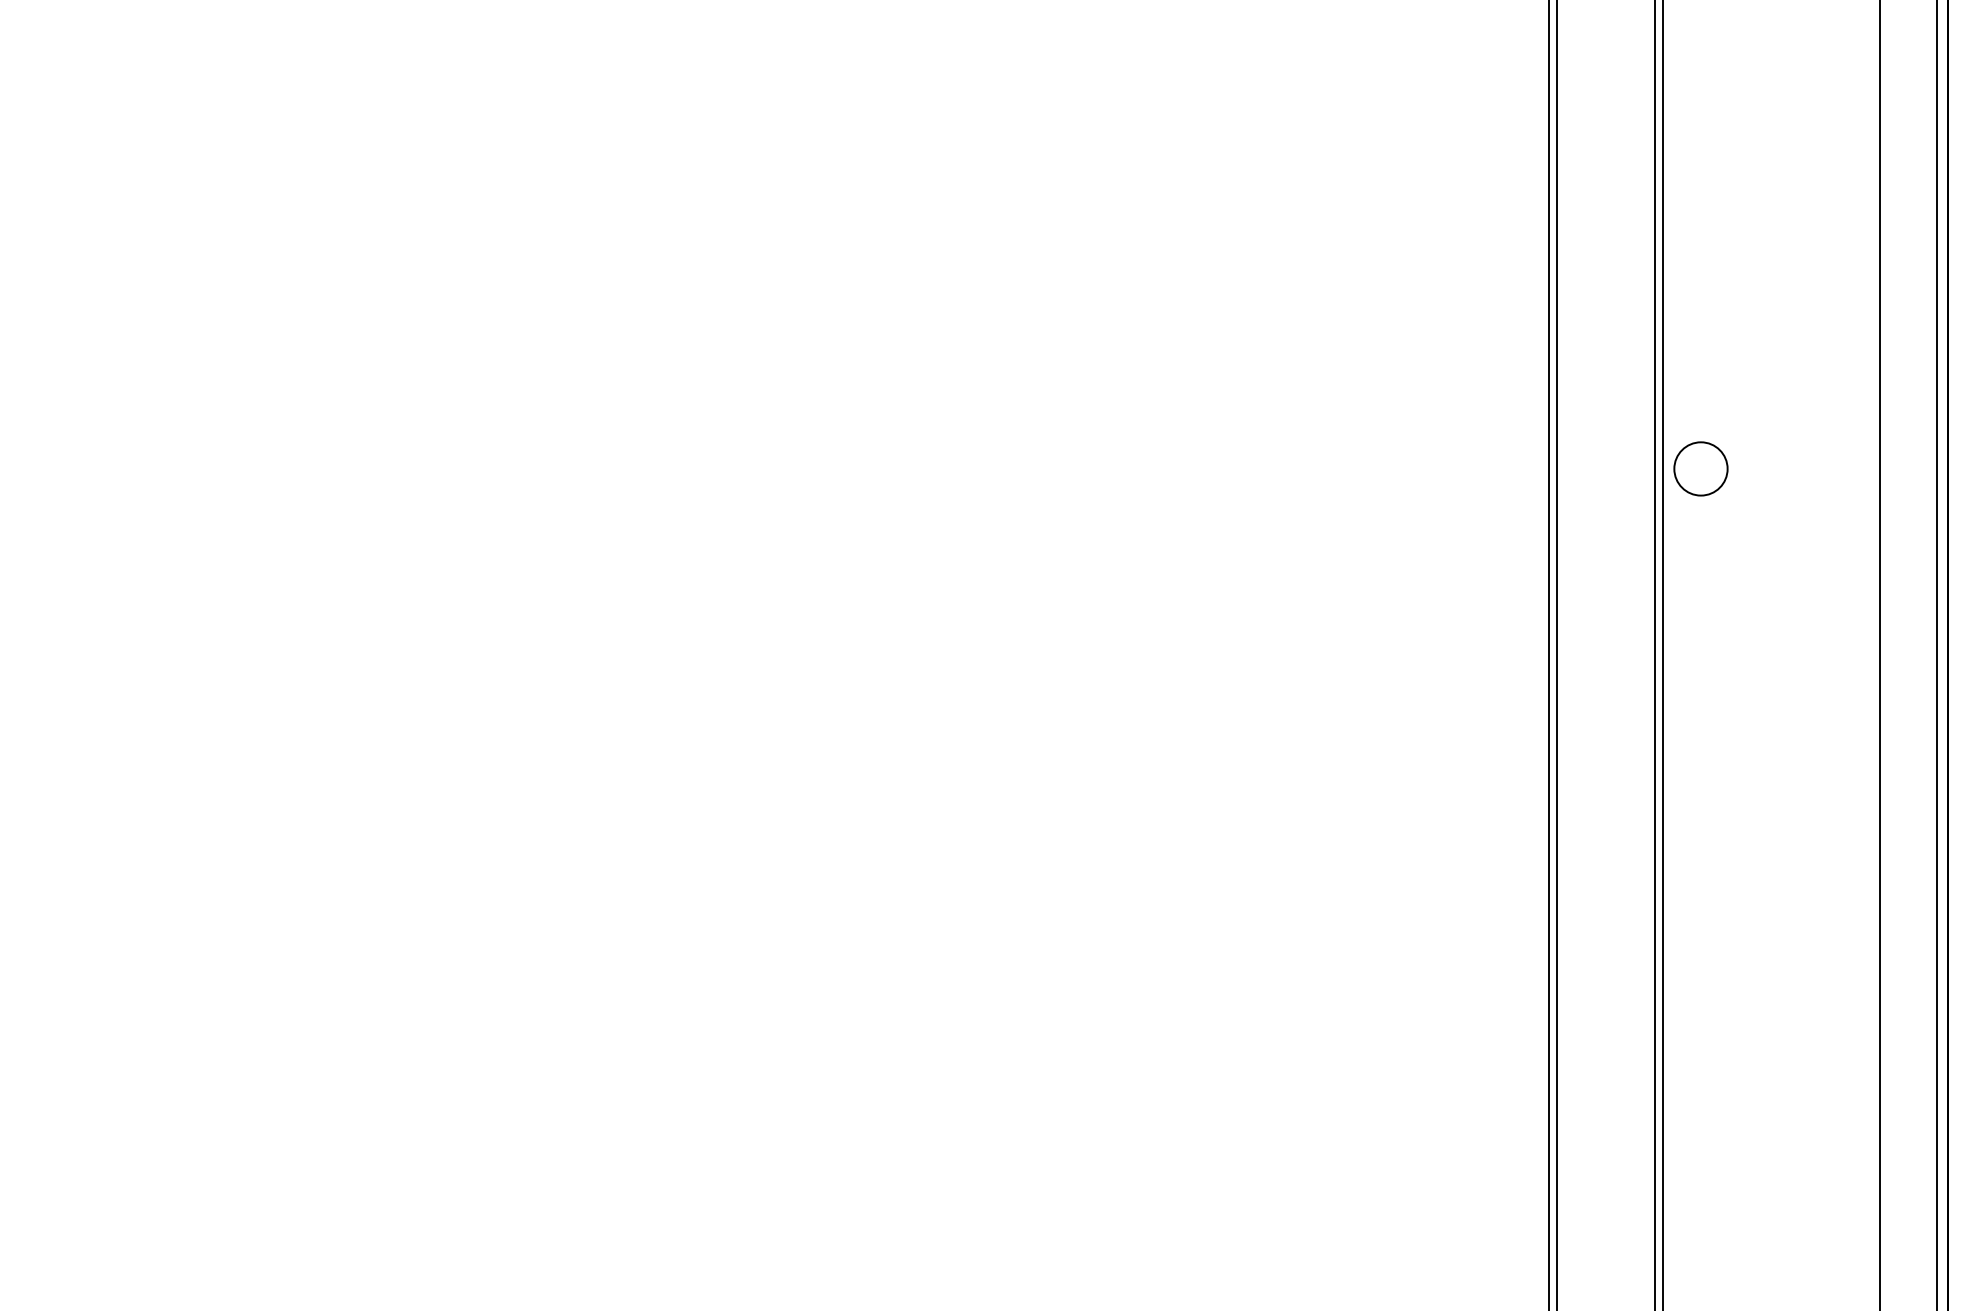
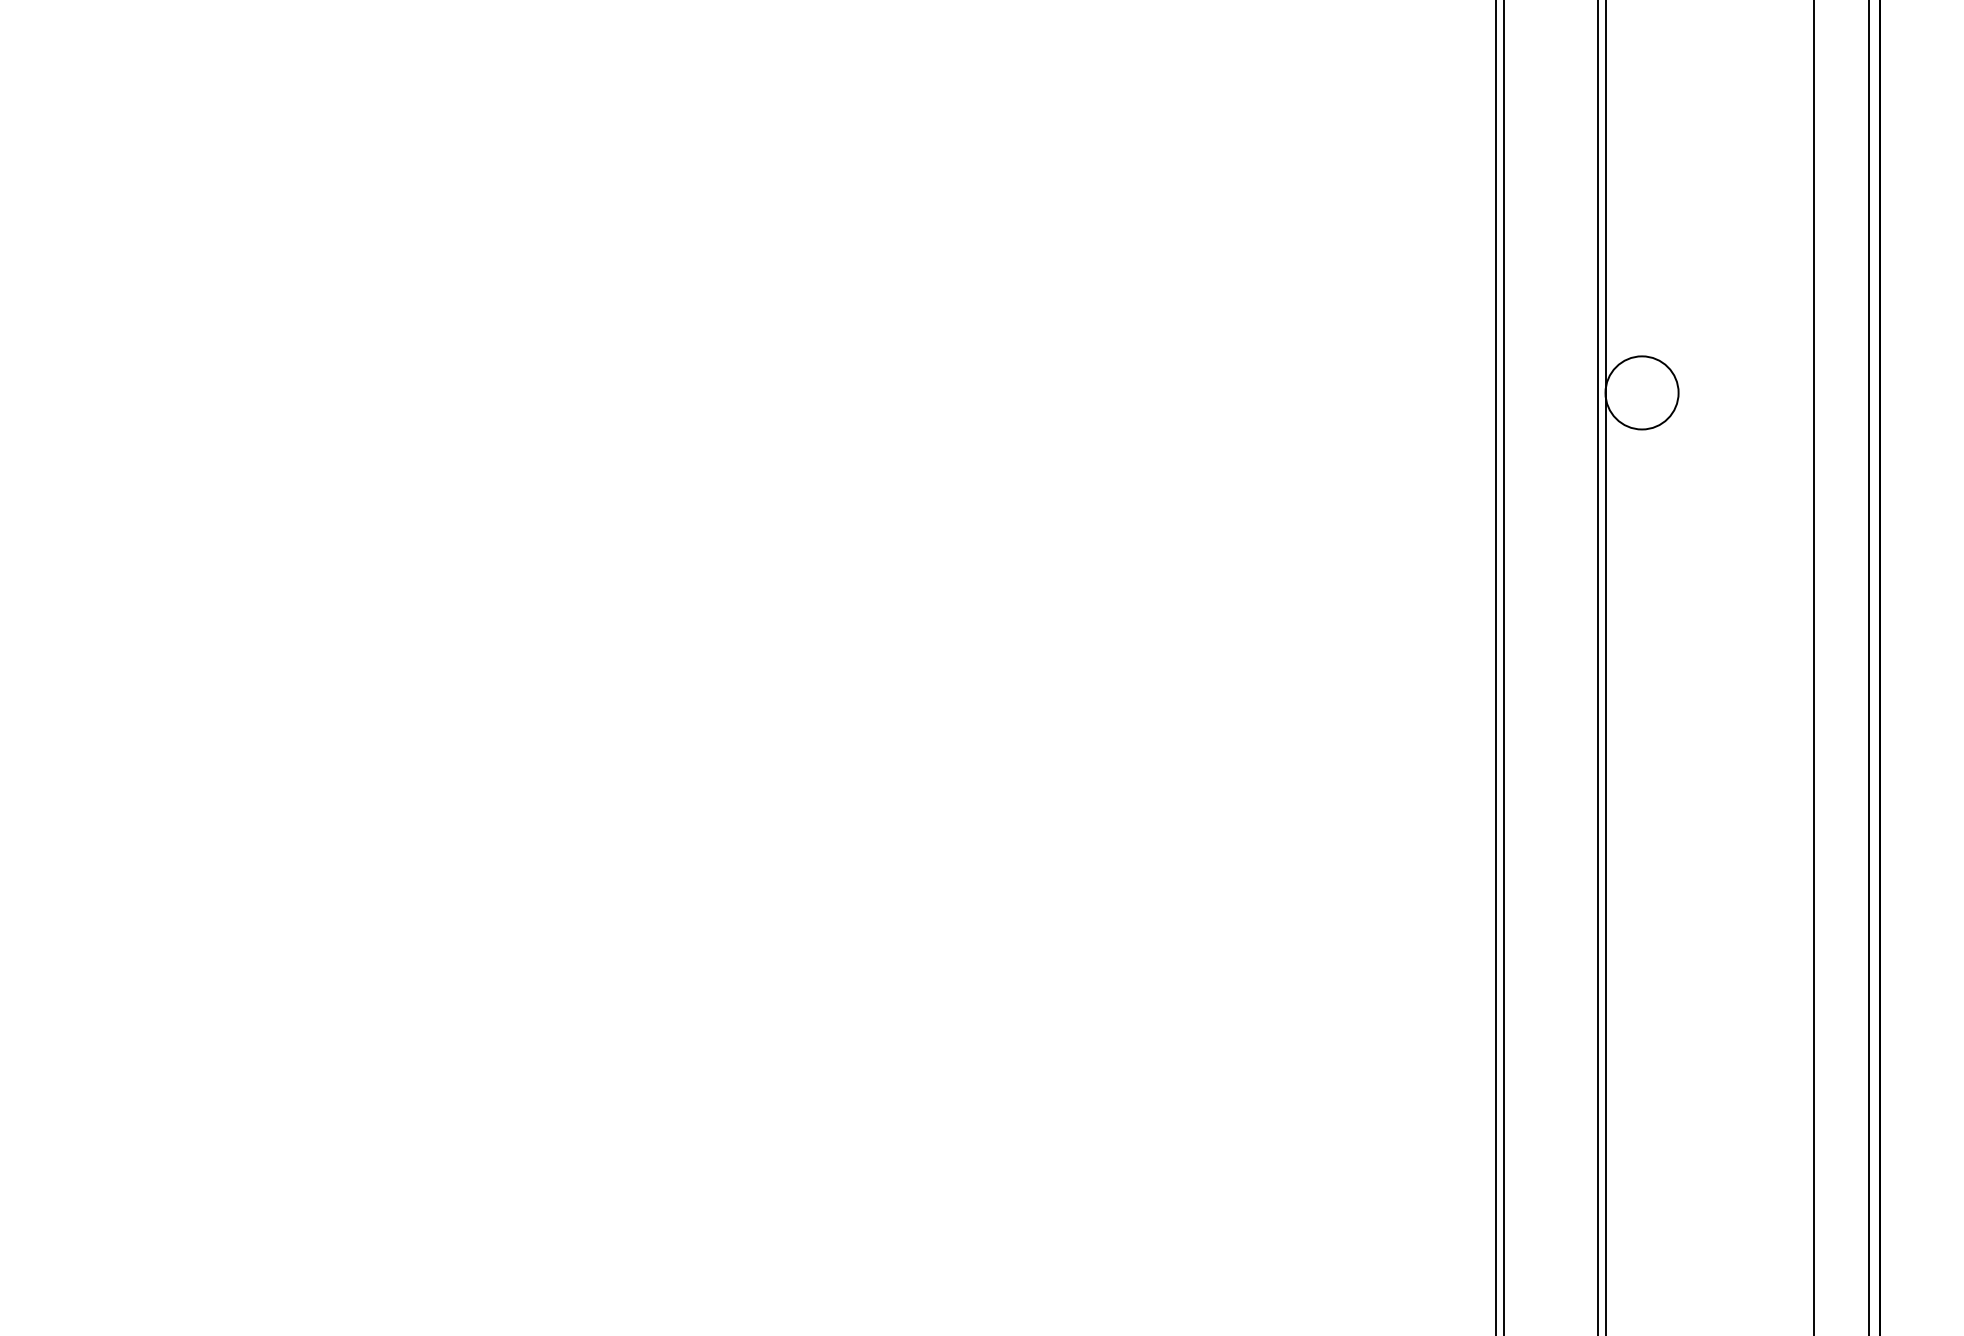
circle: (1700, 468) -> (1641, 392), size x1.43

